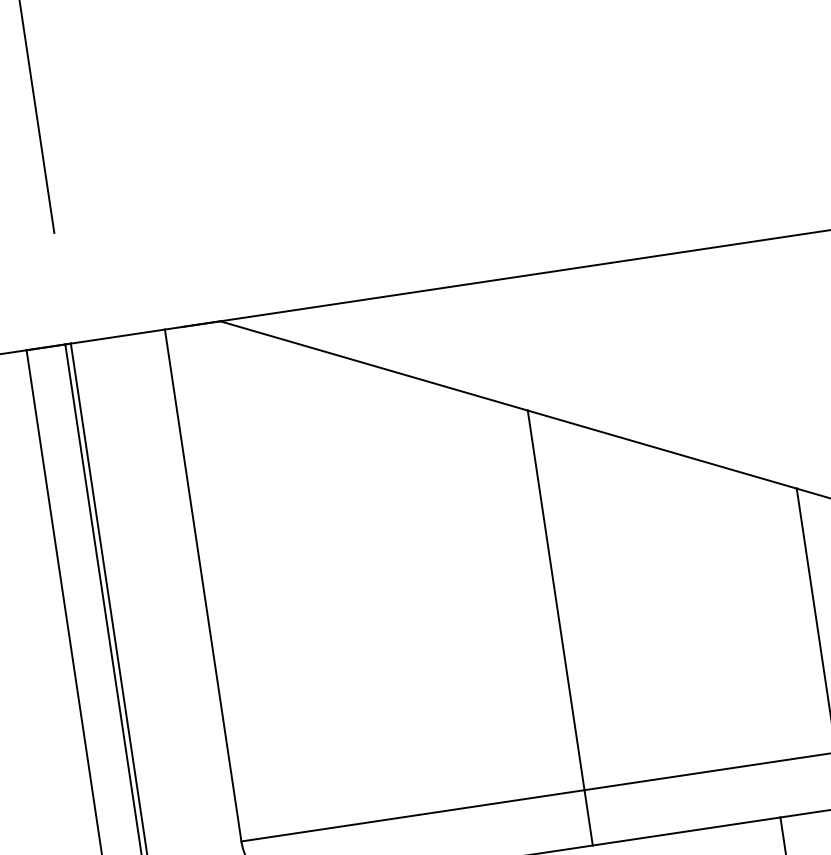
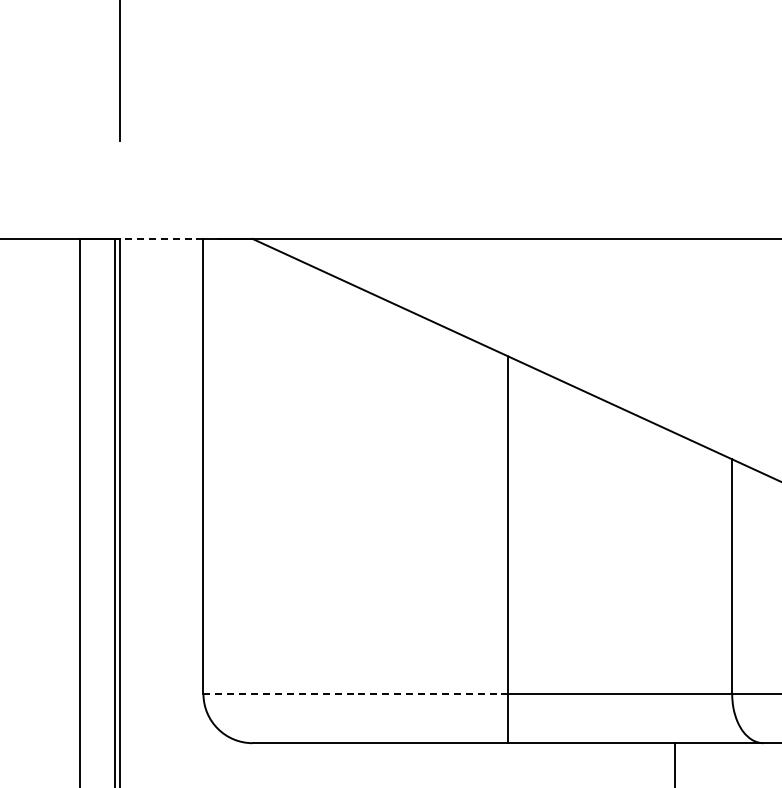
line: (117, 336) -> (161, 238), solid -> dashed
line: (413, 815) -> (356, 693), solid -> dashed

